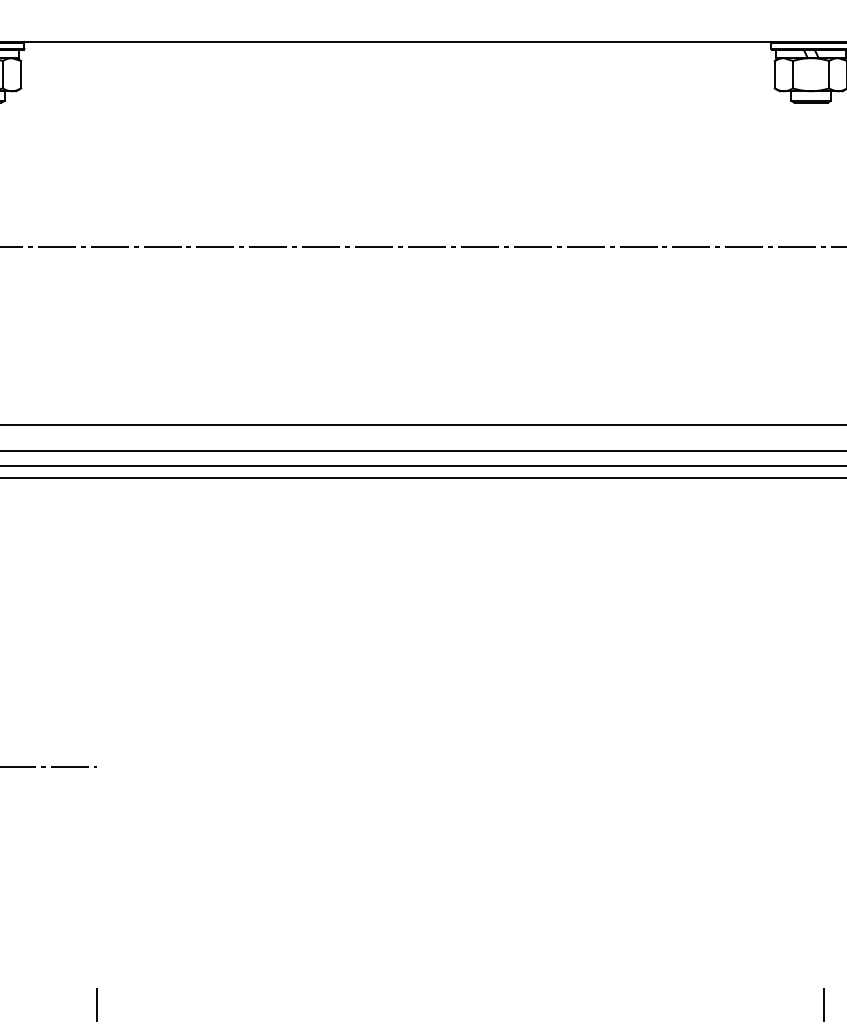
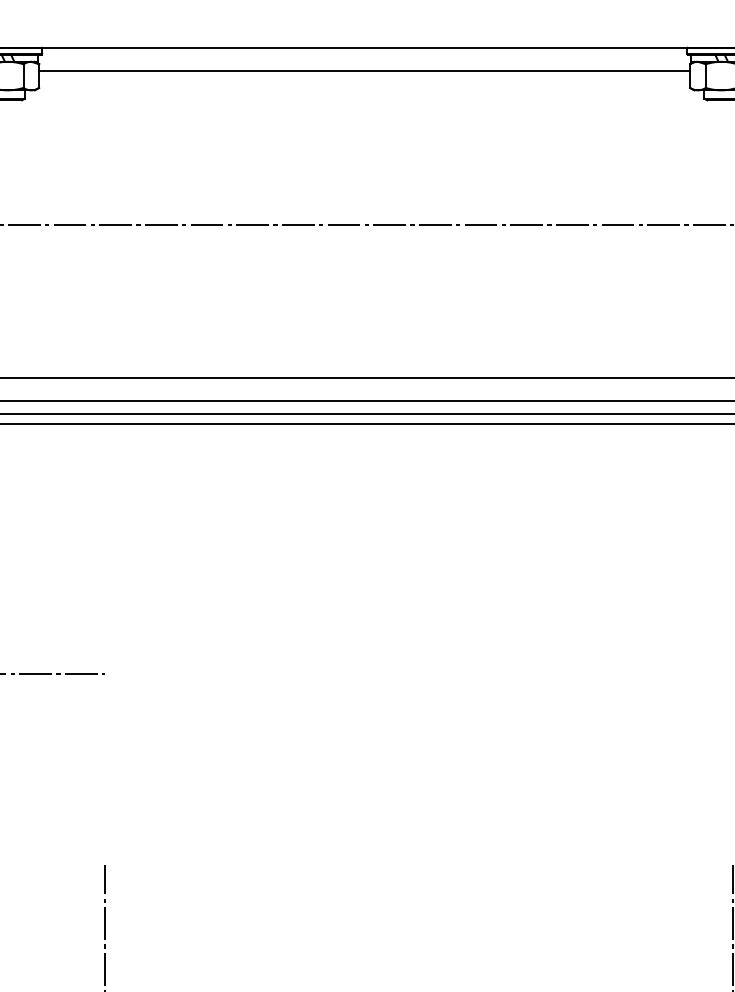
line: (397, 68) -> (364, 70), added

